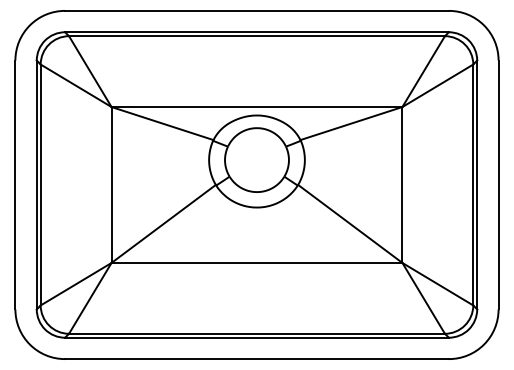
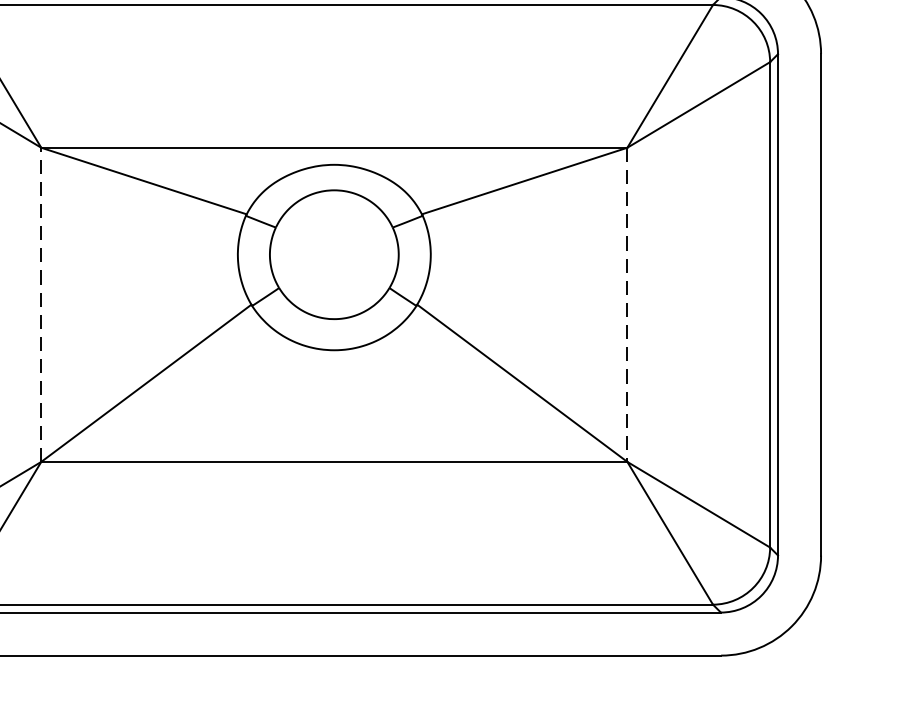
line: (111, 185) -> (41, 305), solid -> dashed
line: (402, 185) -> (627, 305), solid -> dashed

